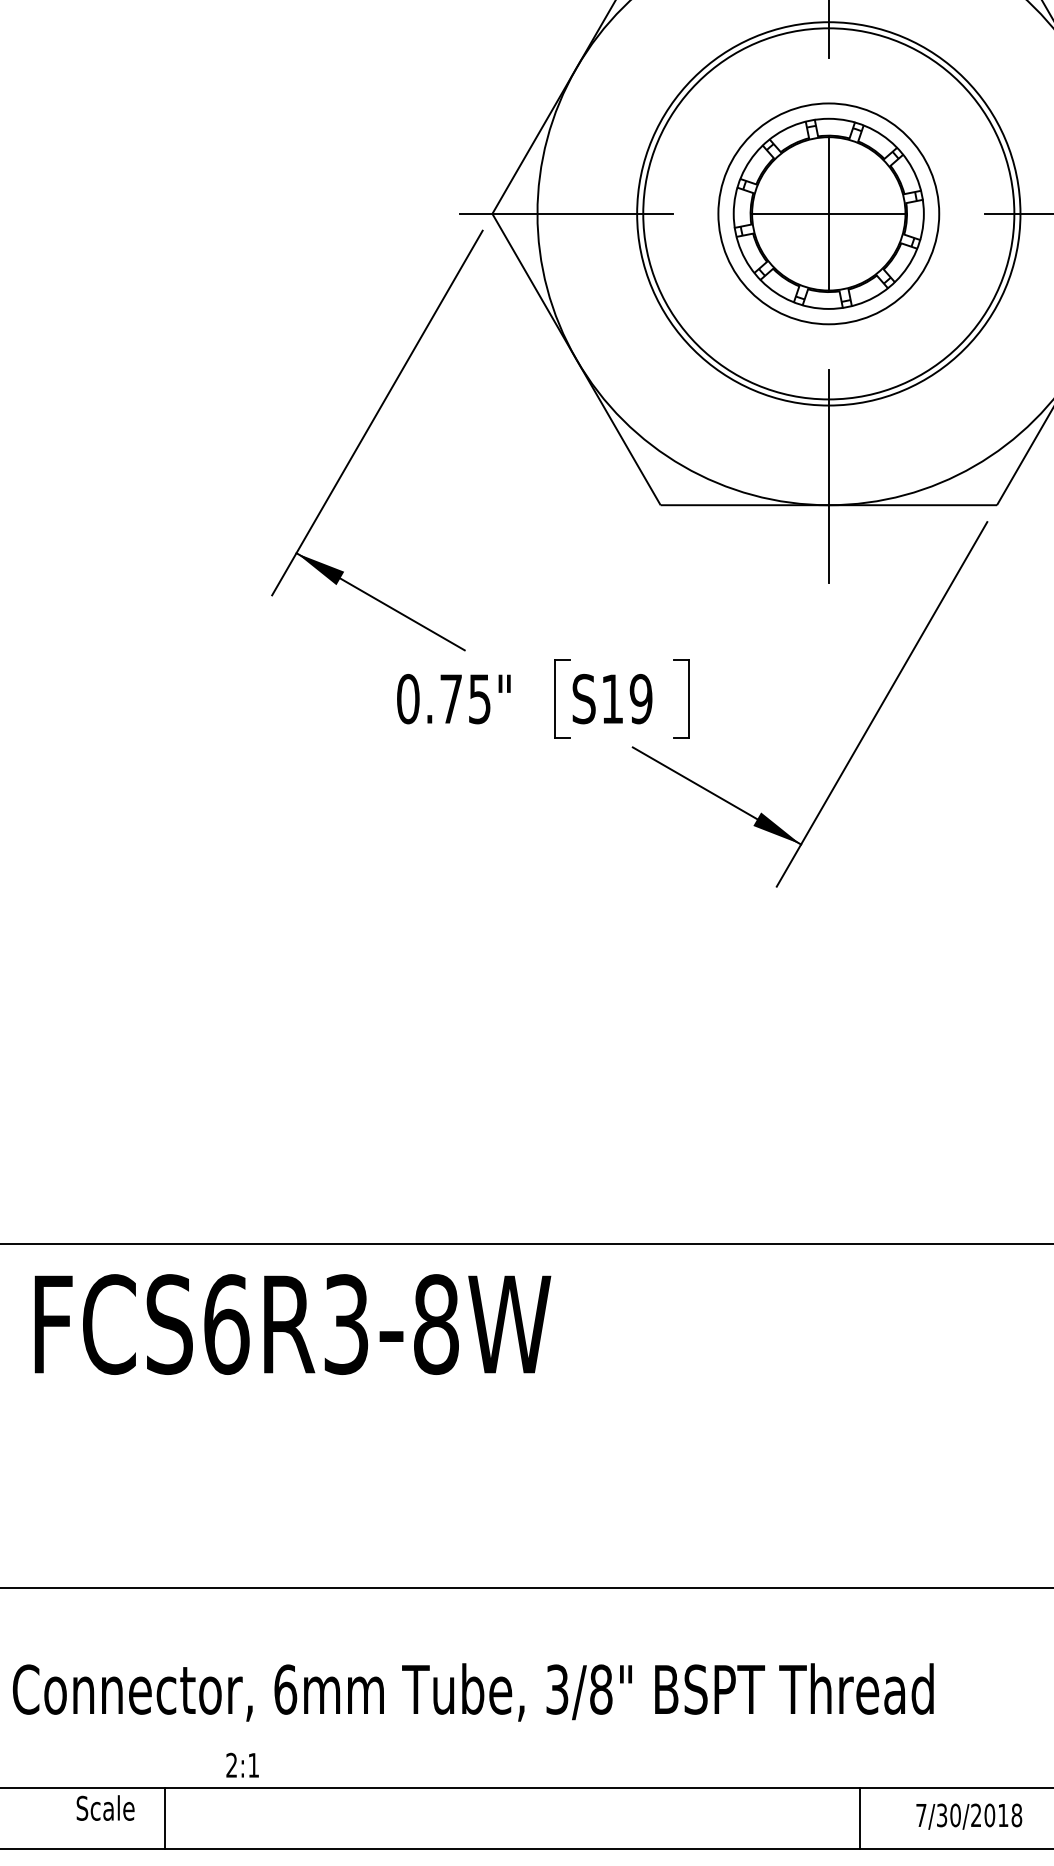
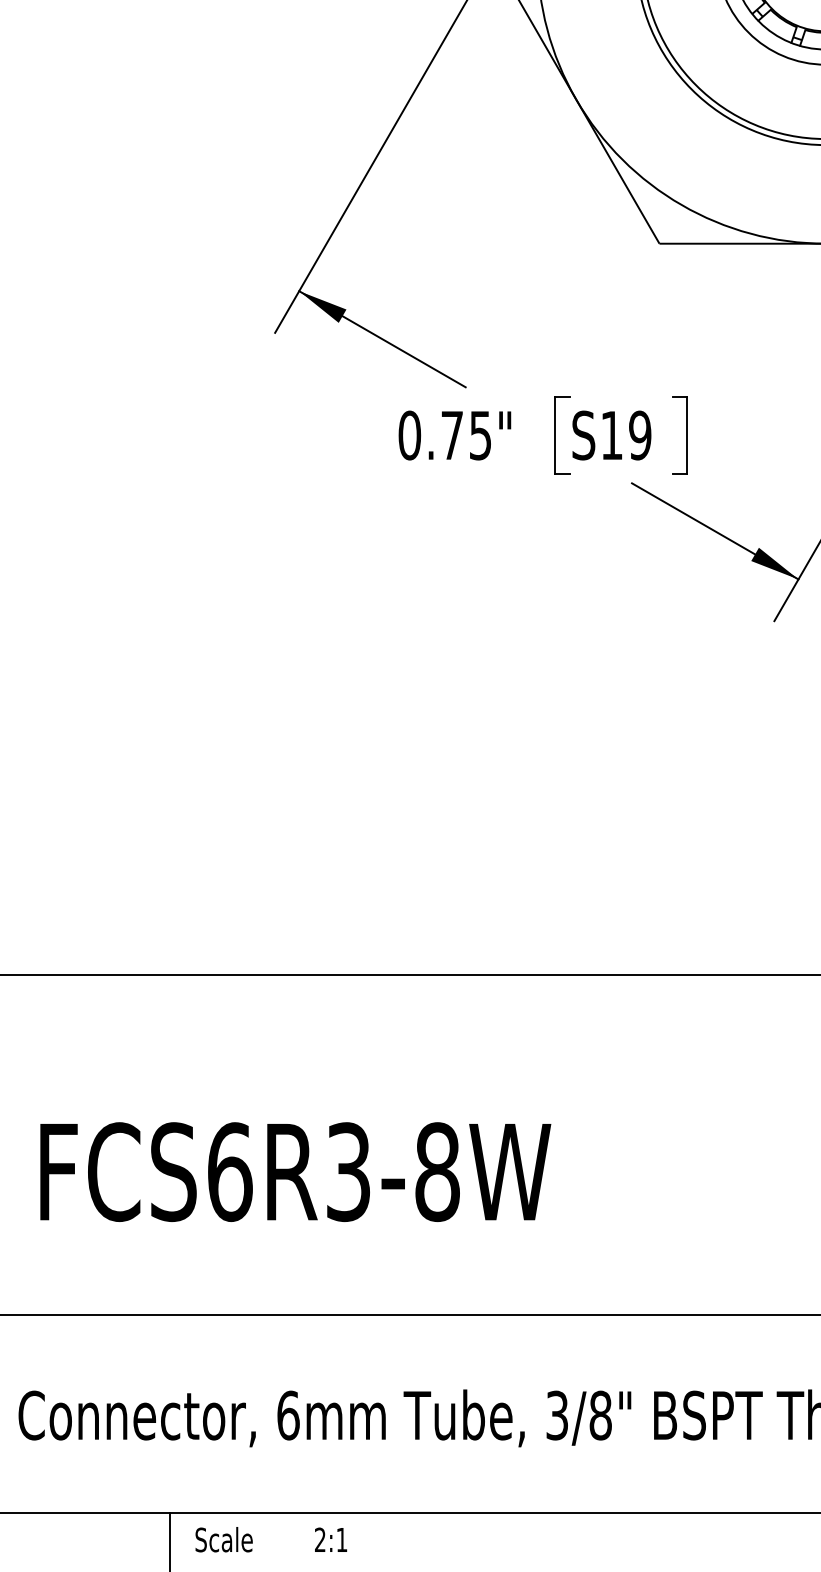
text: (292, 1324) -> (295, 1172), moved
text: (242, 1764) -> (330, 1539), moved
text: (105, 1807) -> (224, 1539), moved

